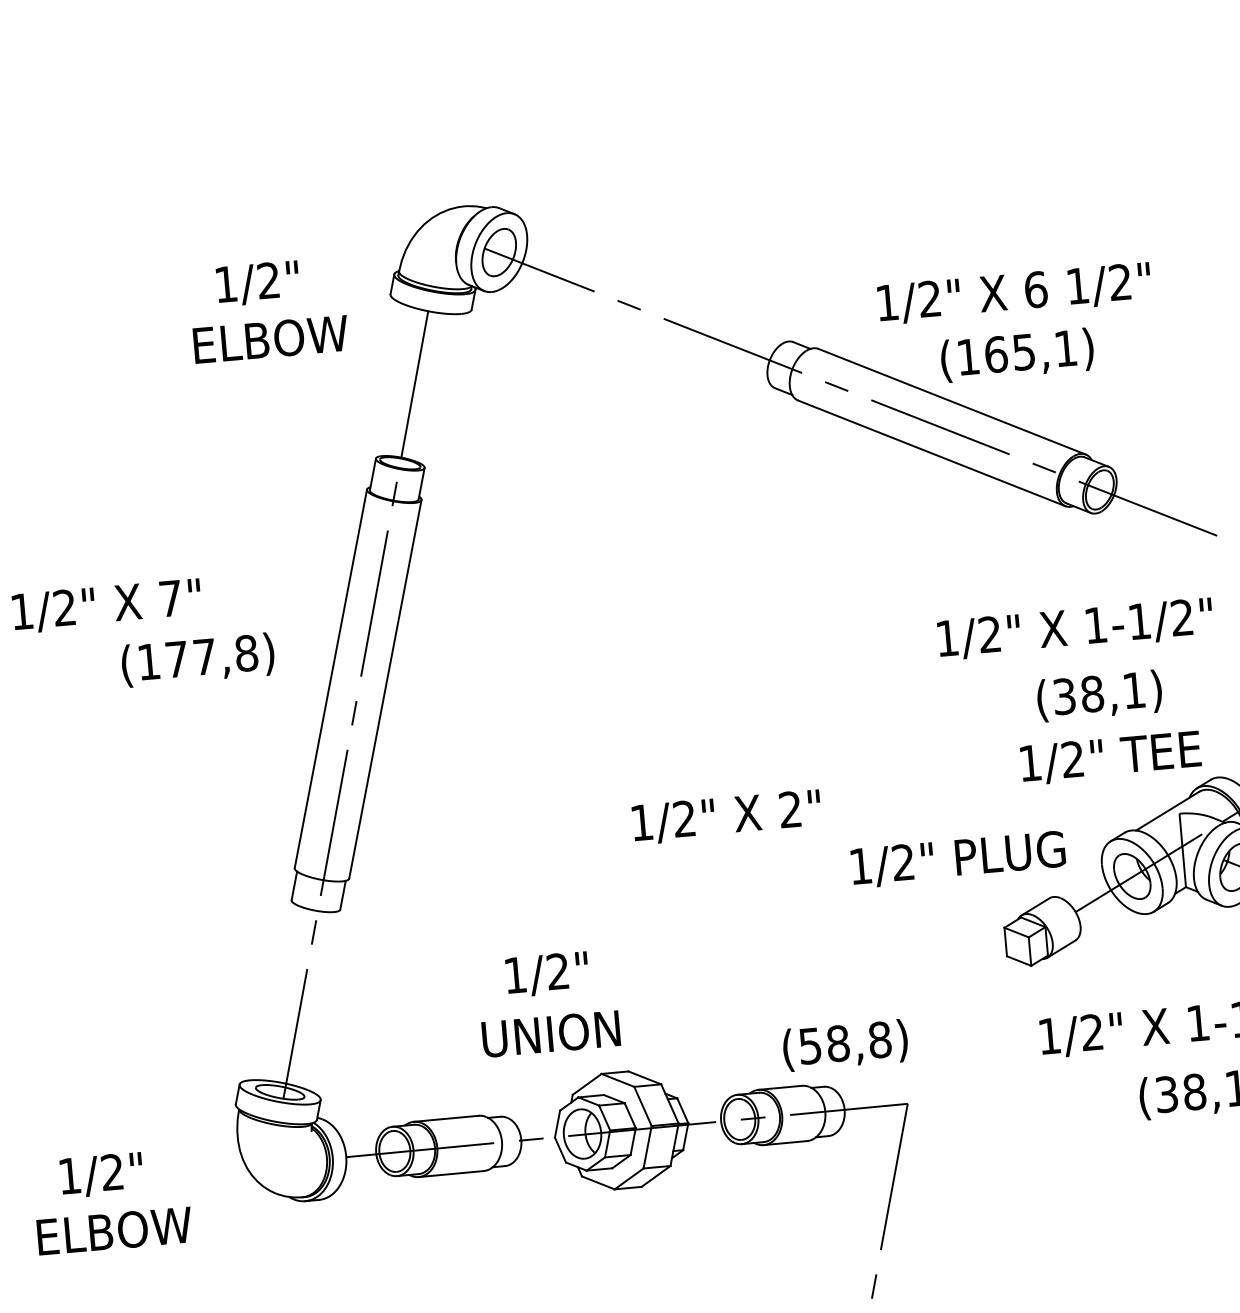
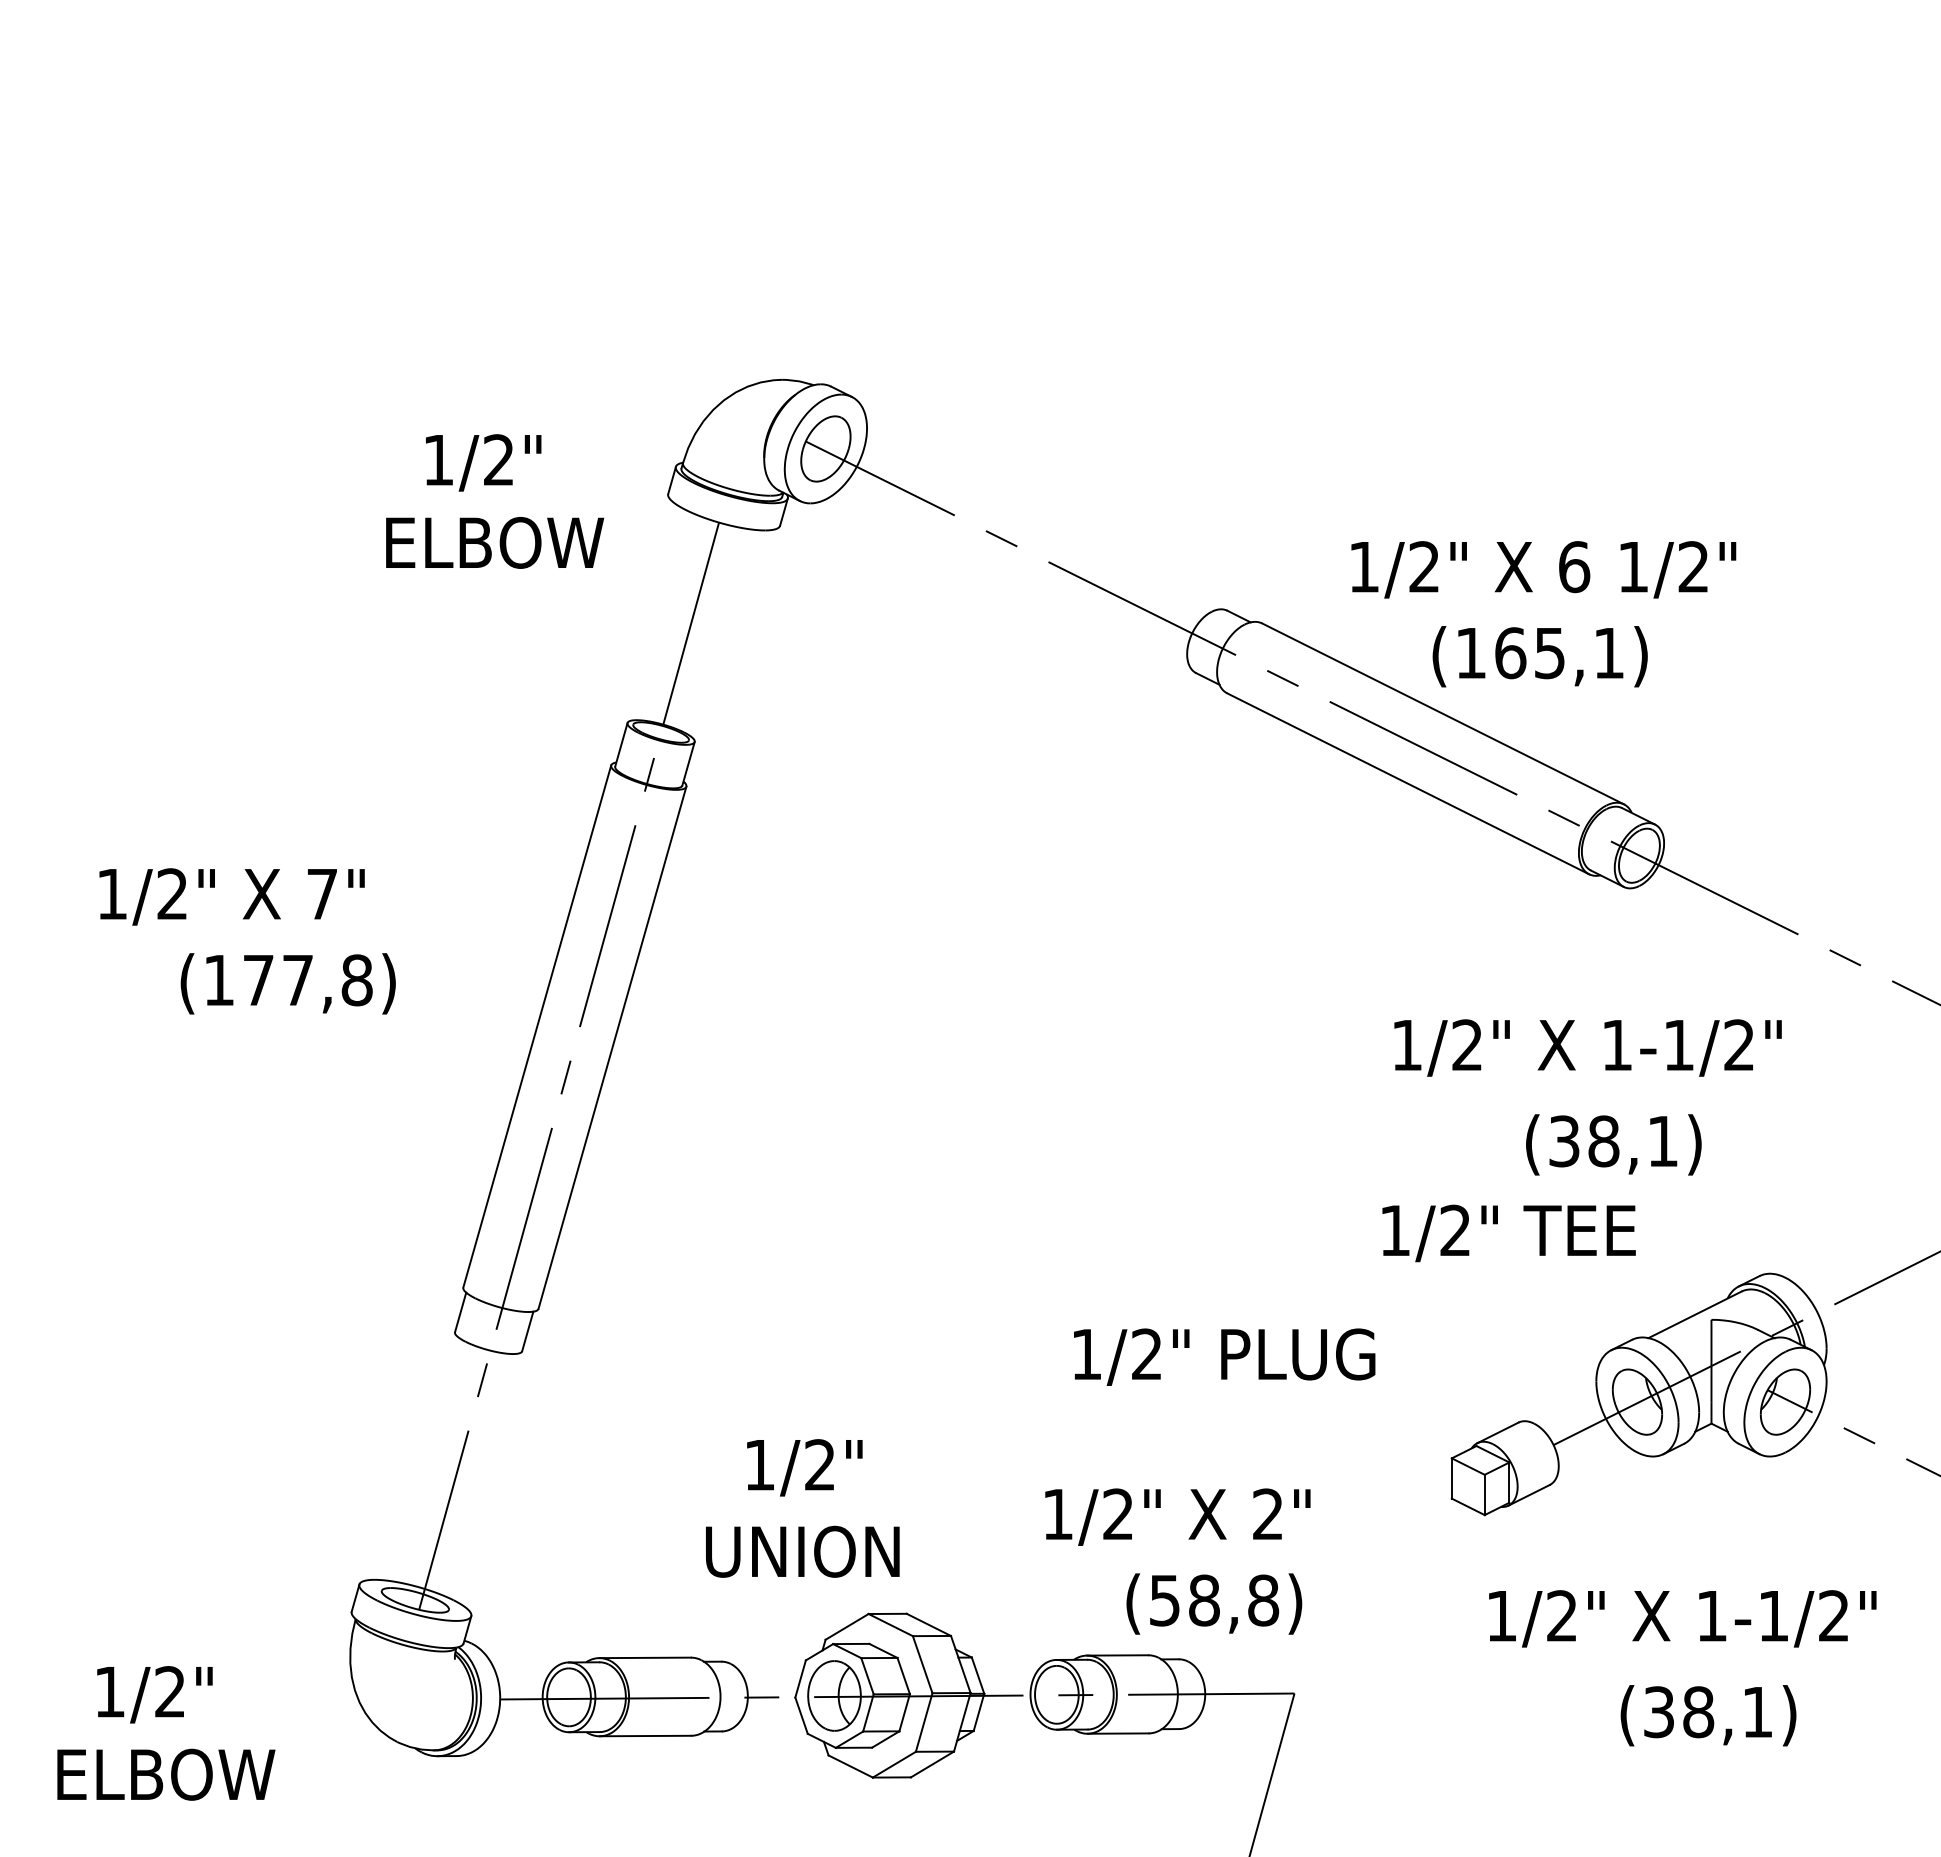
text: (197, 659) -> (287, 983), moved
text: (1110, 758) -> (1508, 1233), moved
text: (726, 816) -> (1177, 1516), moved
text: (958, 859) -> (1224, 1356), moved

